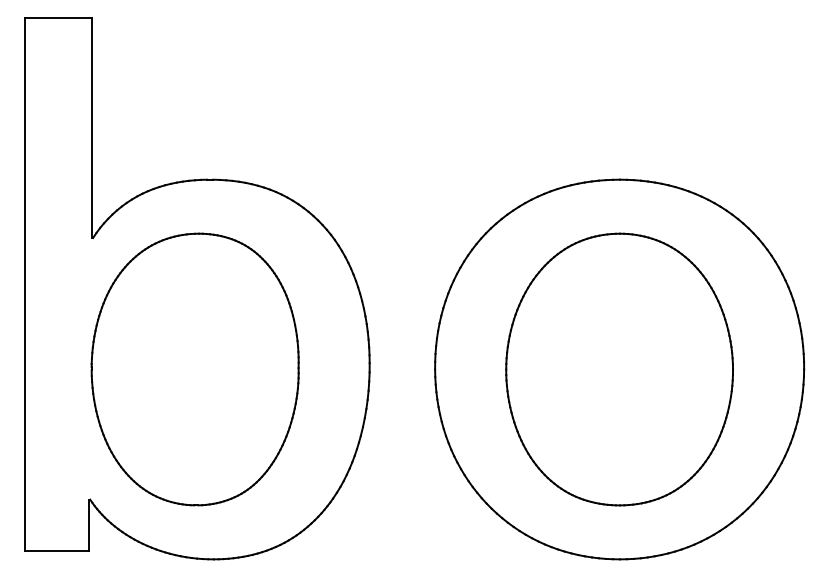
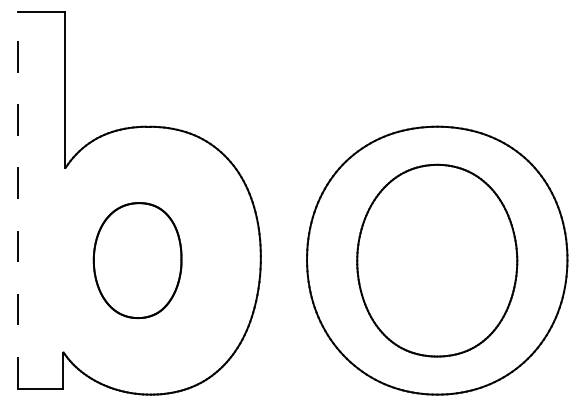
line: (24, 284) -> (17, 200), solid -> dashed
part: (194, 369) -> (137, 260), size x0.6

